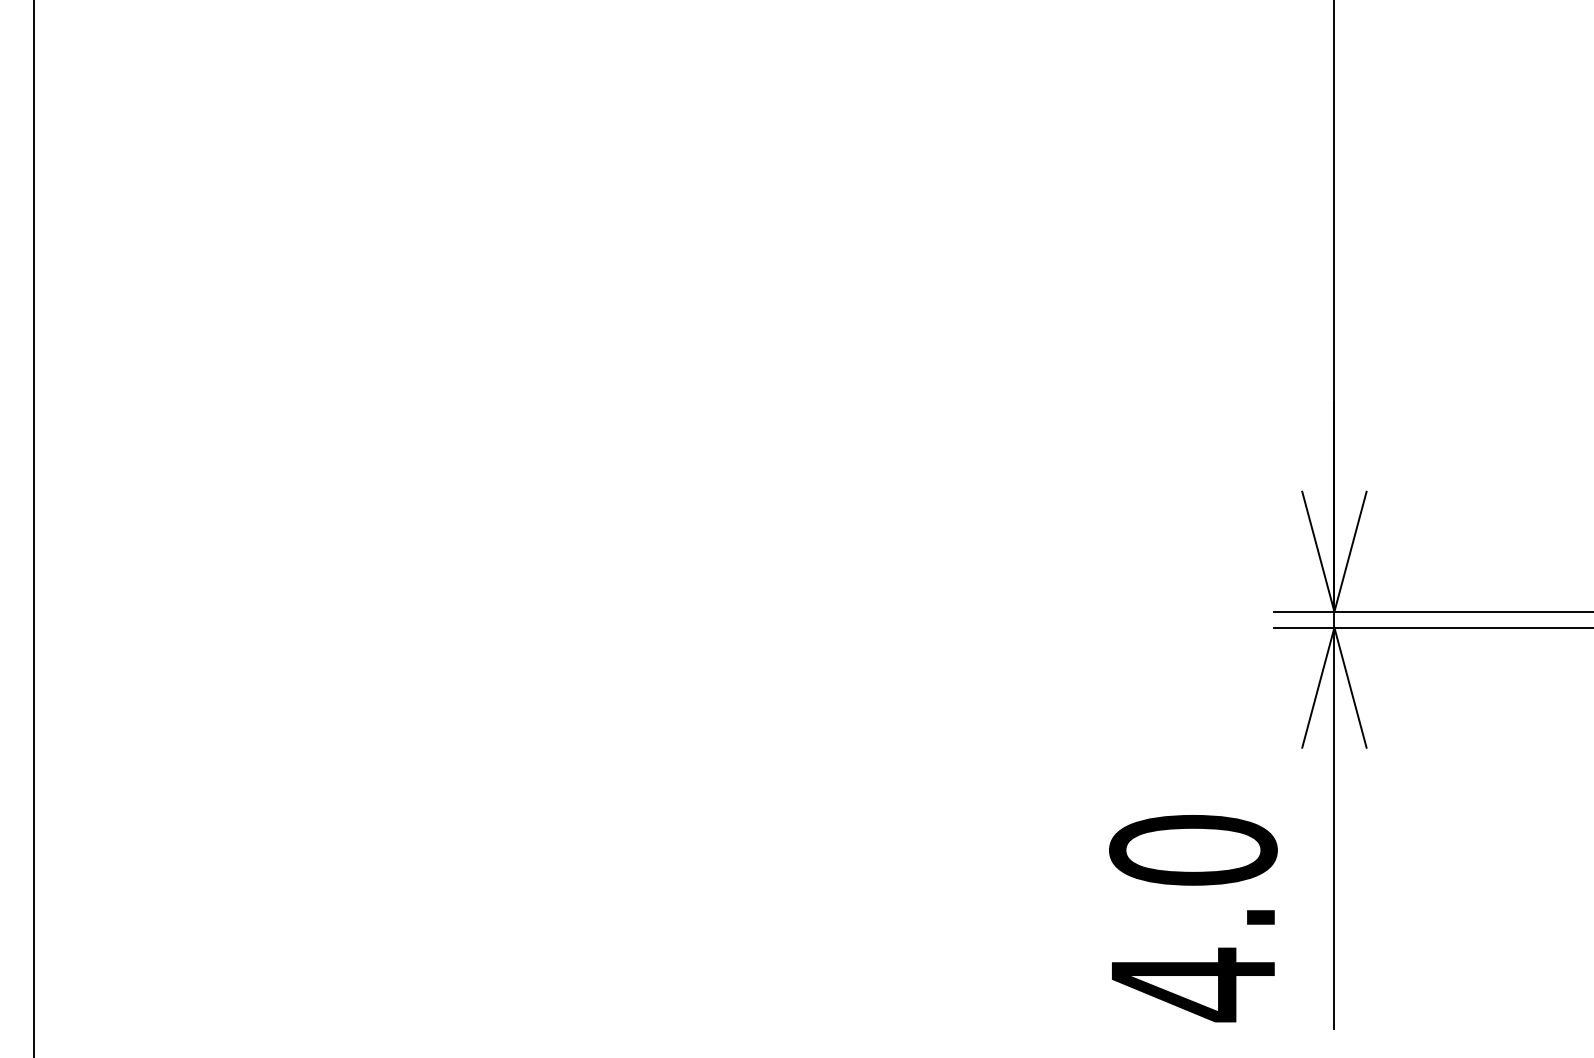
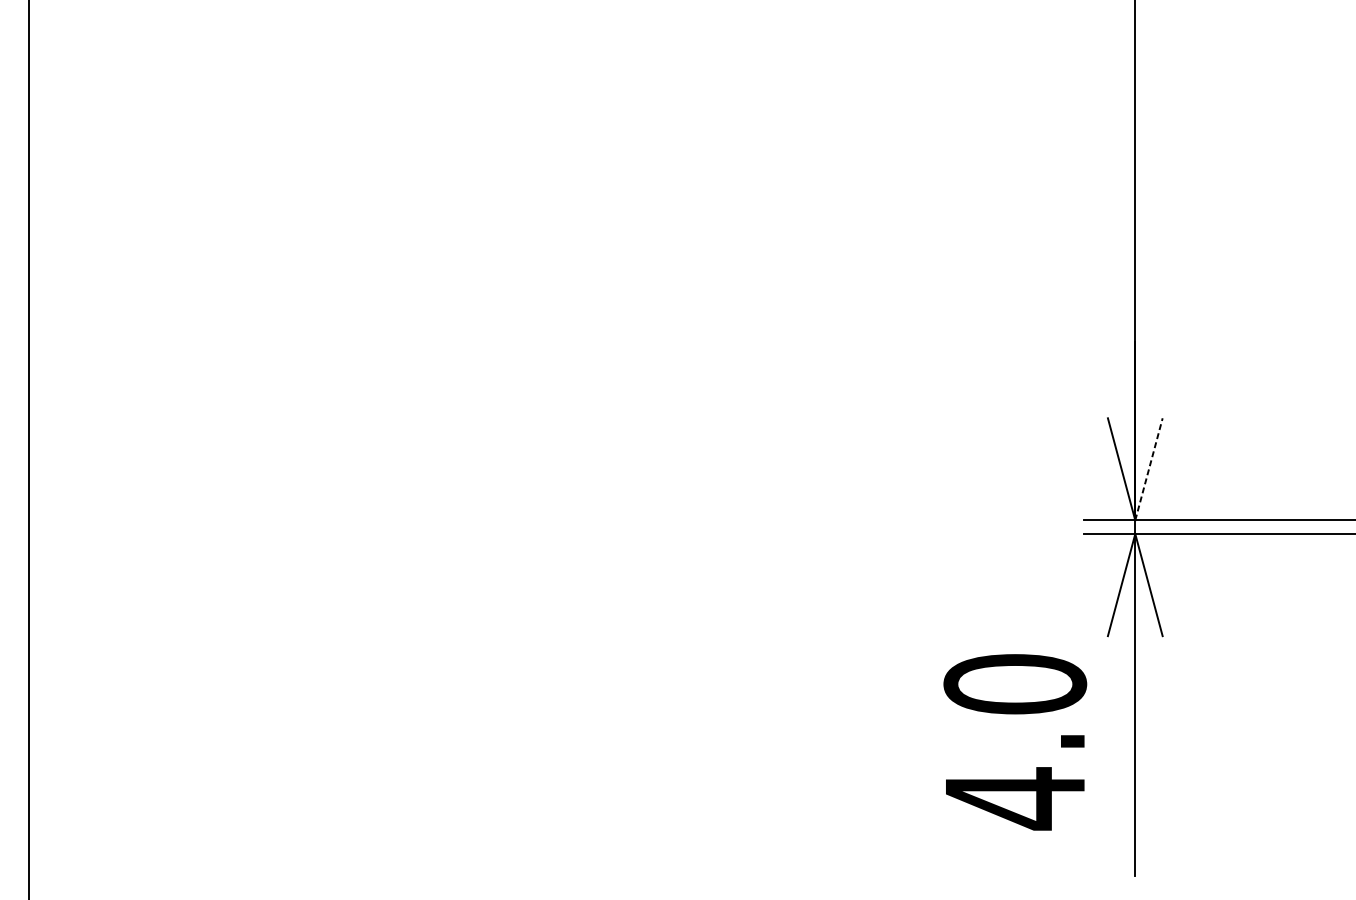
line: (1350, 551) -> (1148, 469), solid -> dashed
text: (1193, 918) -> (1015, 742), moved

